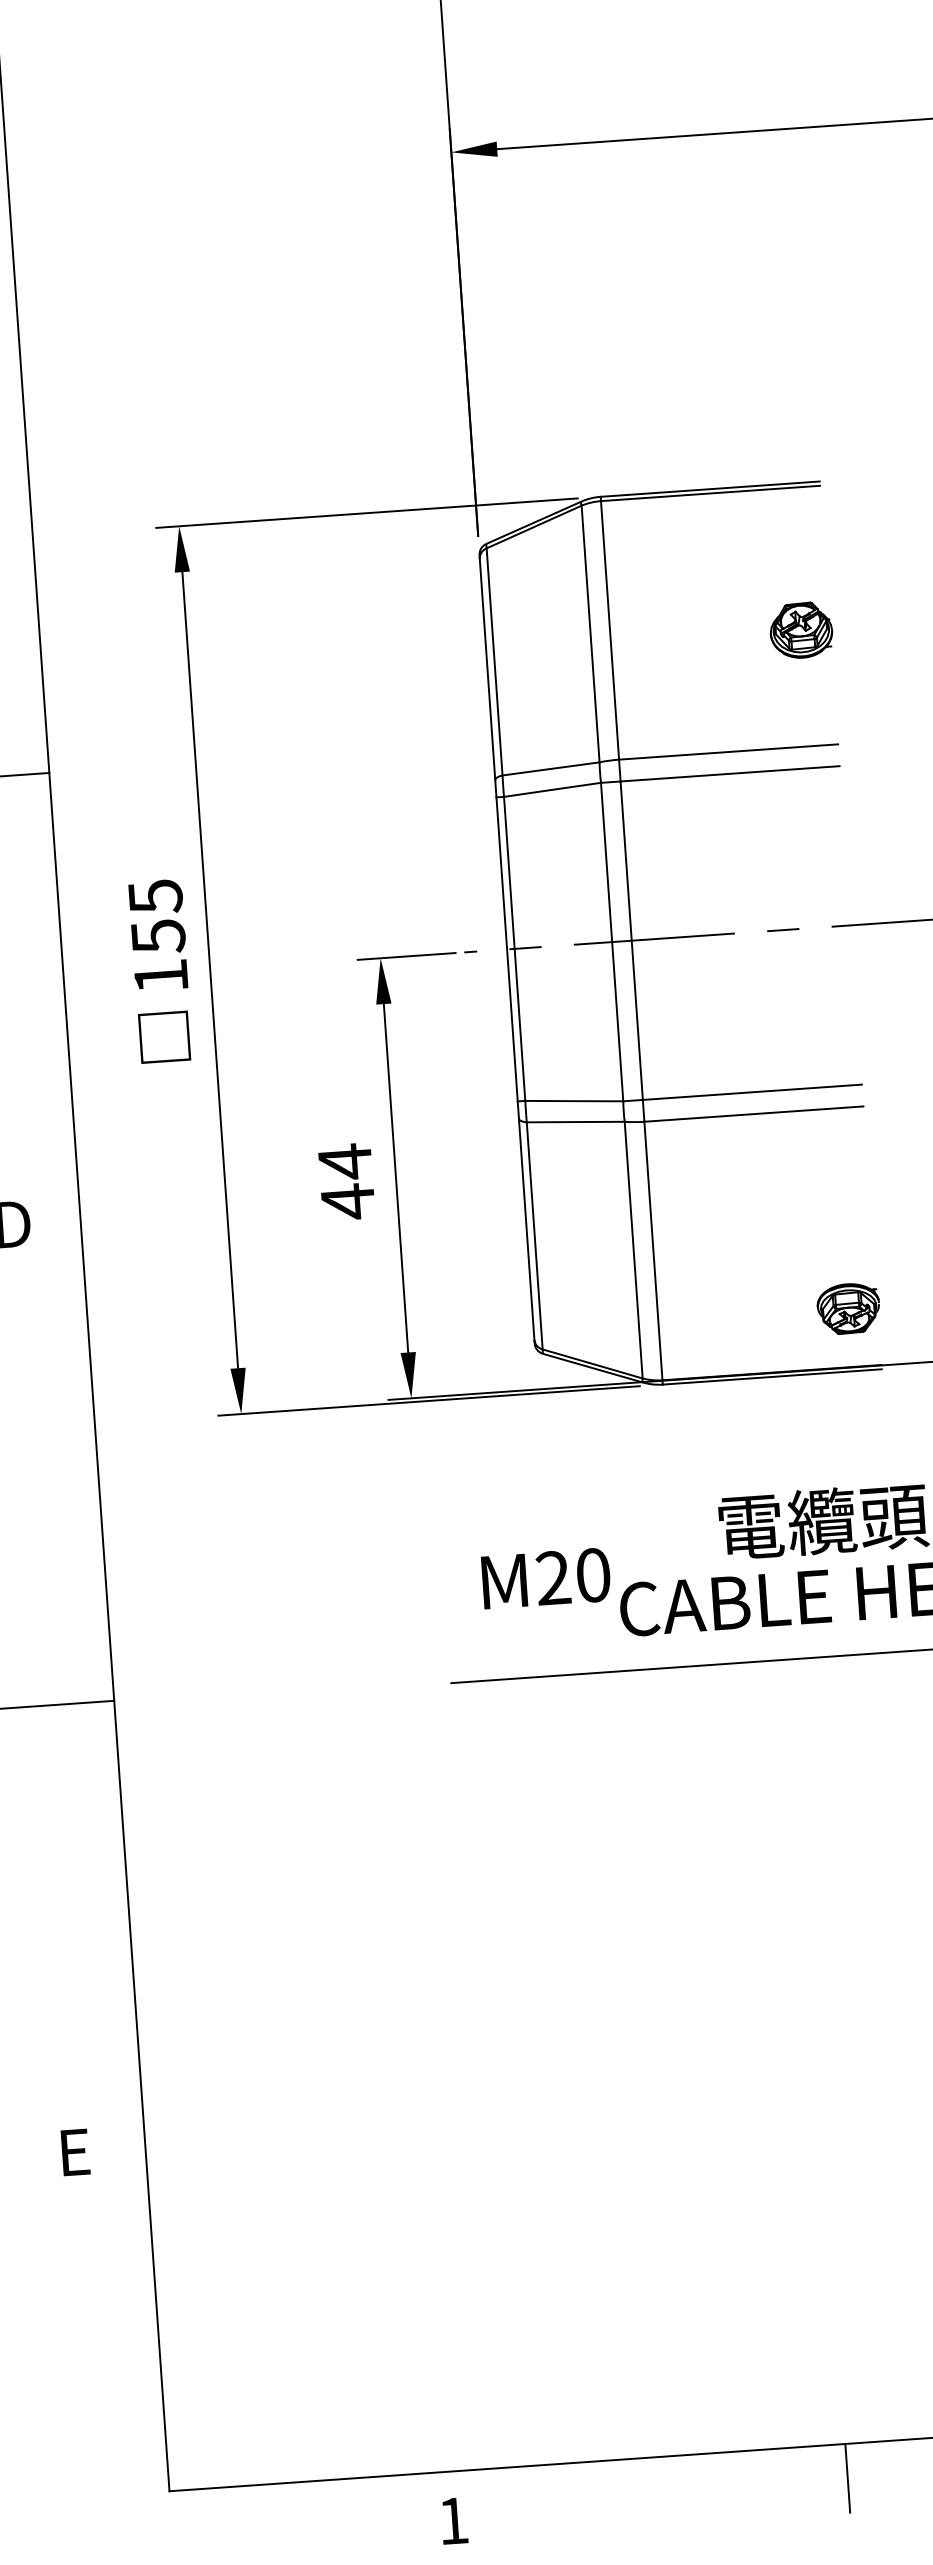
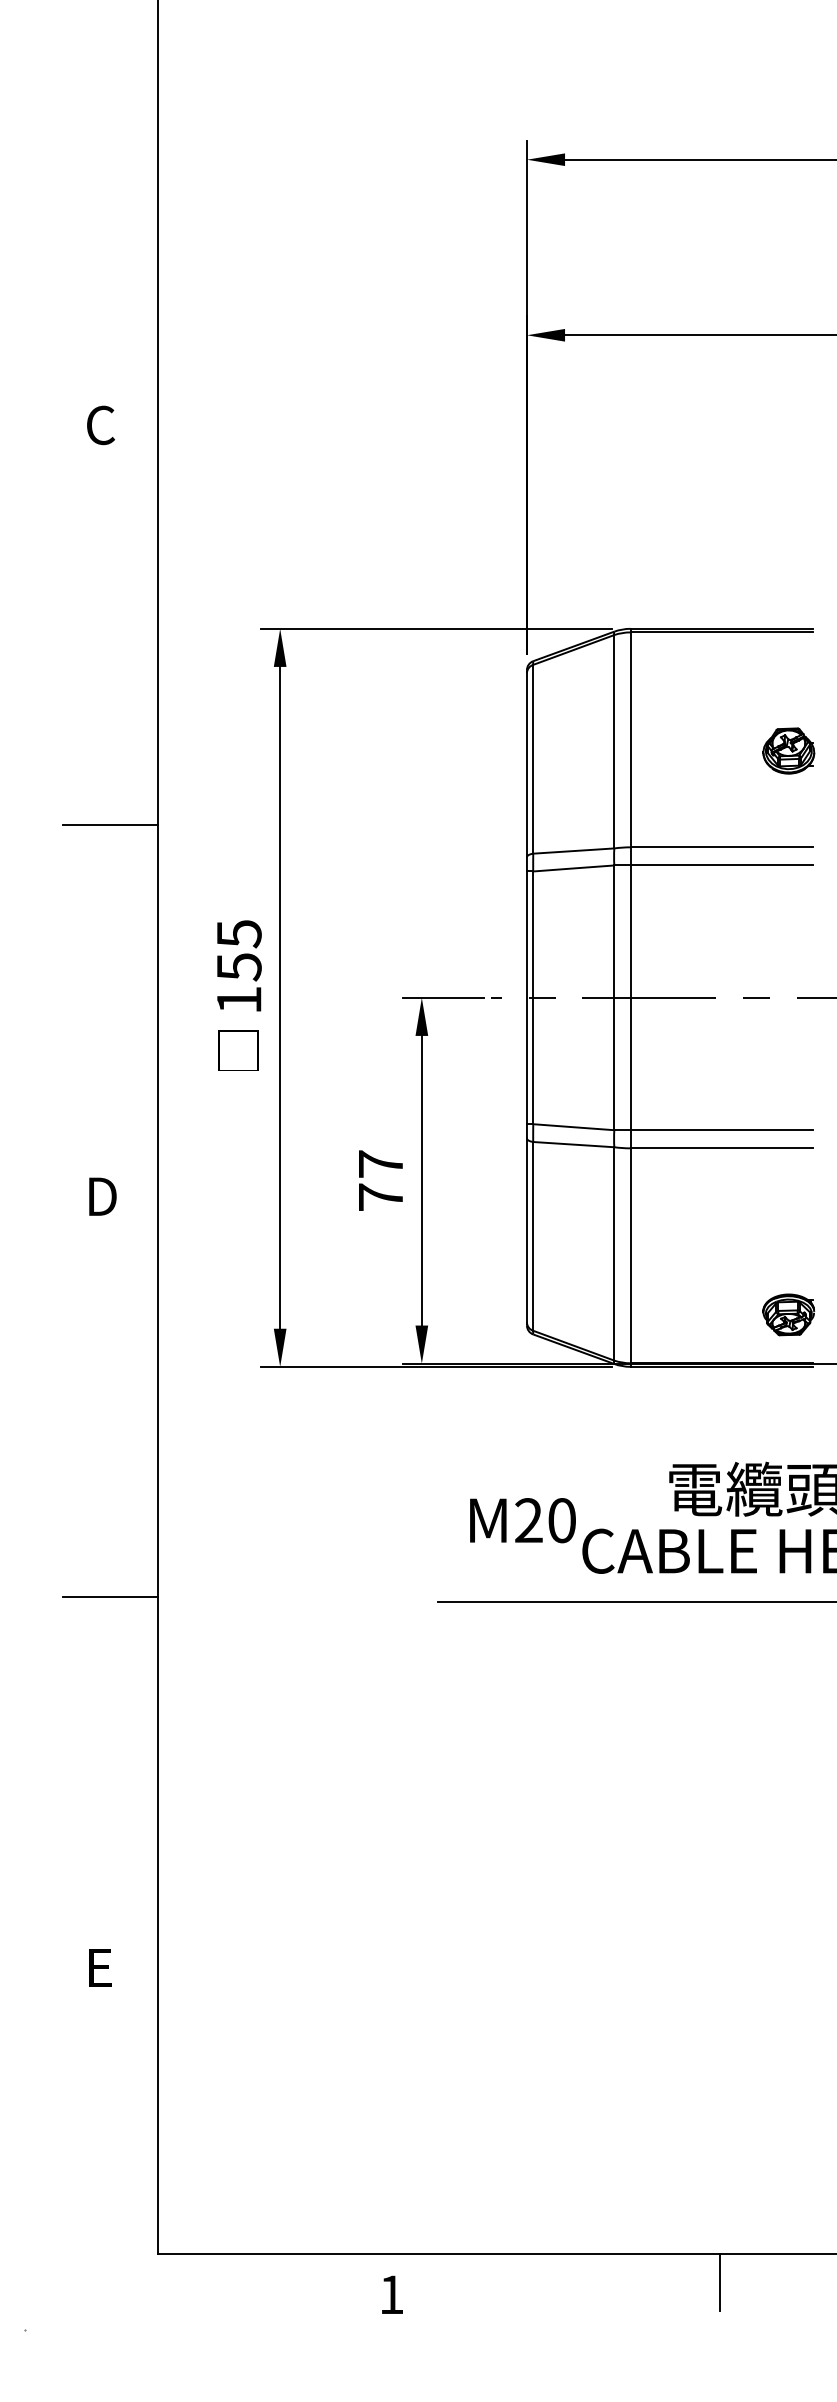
text: (346, 1181) -> (380, 1180), 44 -> 77

